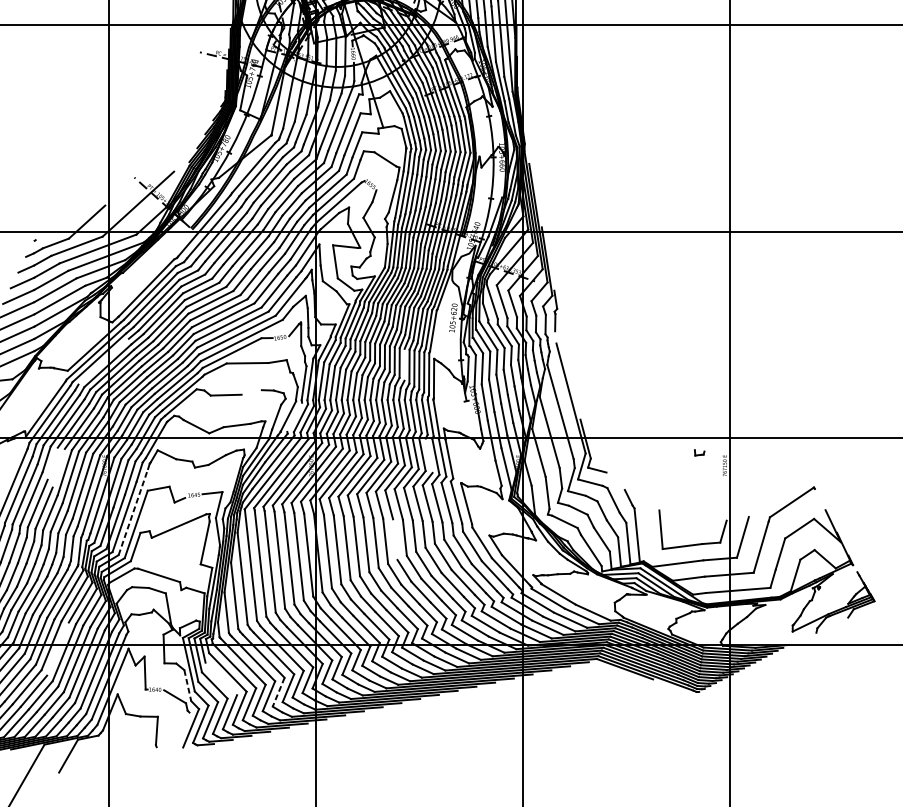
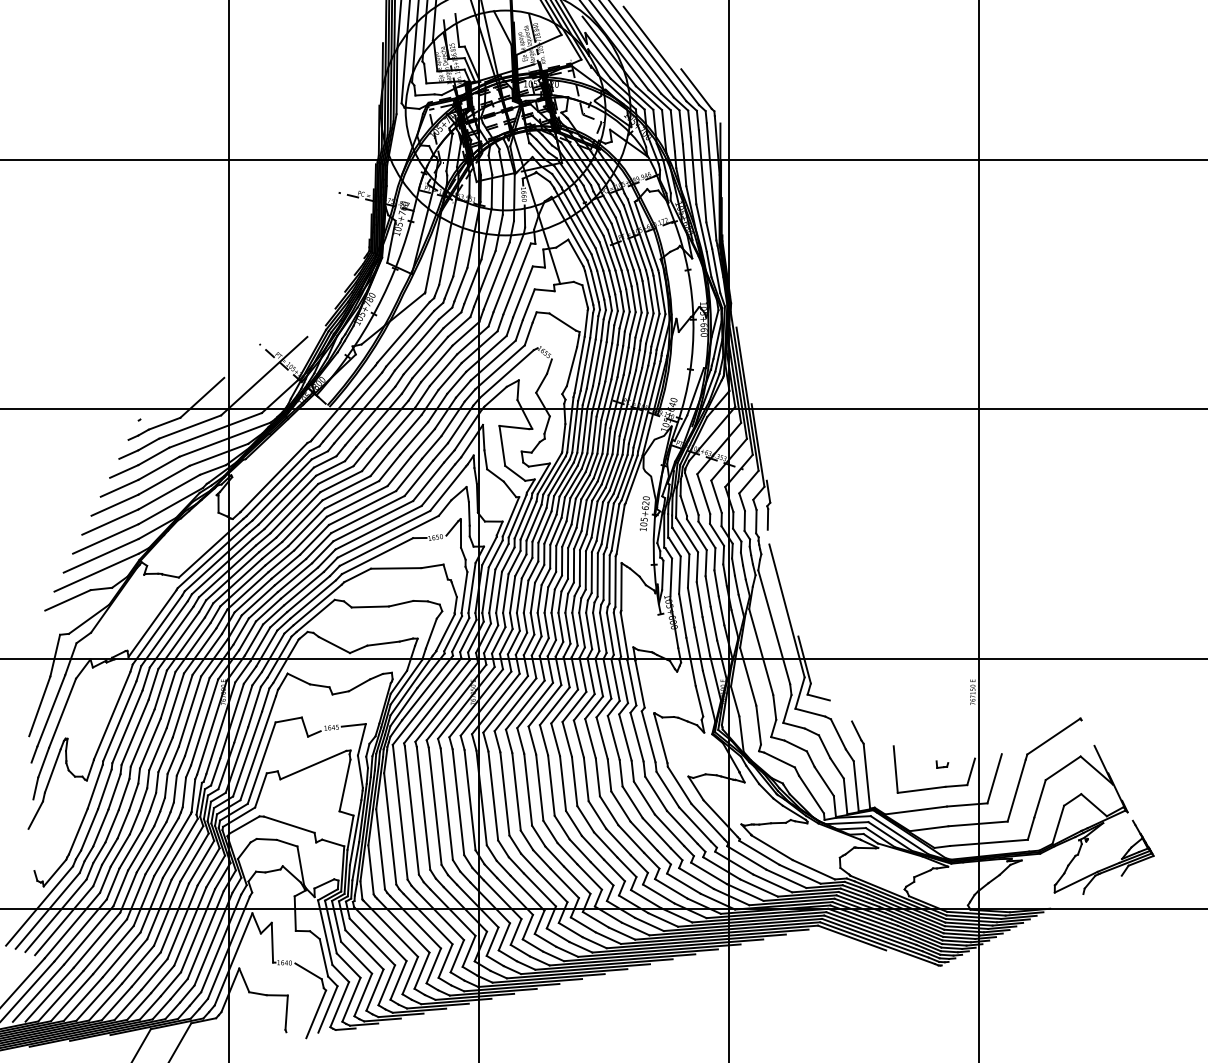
line: (102, 361) -> (221, 566), added
line: (404, 364) -> (585, 570), added
line: (251, 392) -> (400, 603), added
line: (295, 417) -> (453, 633), added
part: (699, 452) -> (942, 764), moved
line: (429, 455) -> (615, 679), added
line: (52, 463) -> (160, 689), added
line: (58, 467) -> (167, 694), added
line: (133, 512) -> (258, 748), dashed -> solid
line: (395, 539) -> (574, 781), added
line: (57, 648) -> (166, 913), added
line: (221, 678) -> (364, 949), added
line: (188, 686) -> (324, 958), dashed -> solid
line: (278, 691) -> (433, 965), dashed -> solid
line: (181, 732) -> (316, 1014), added

